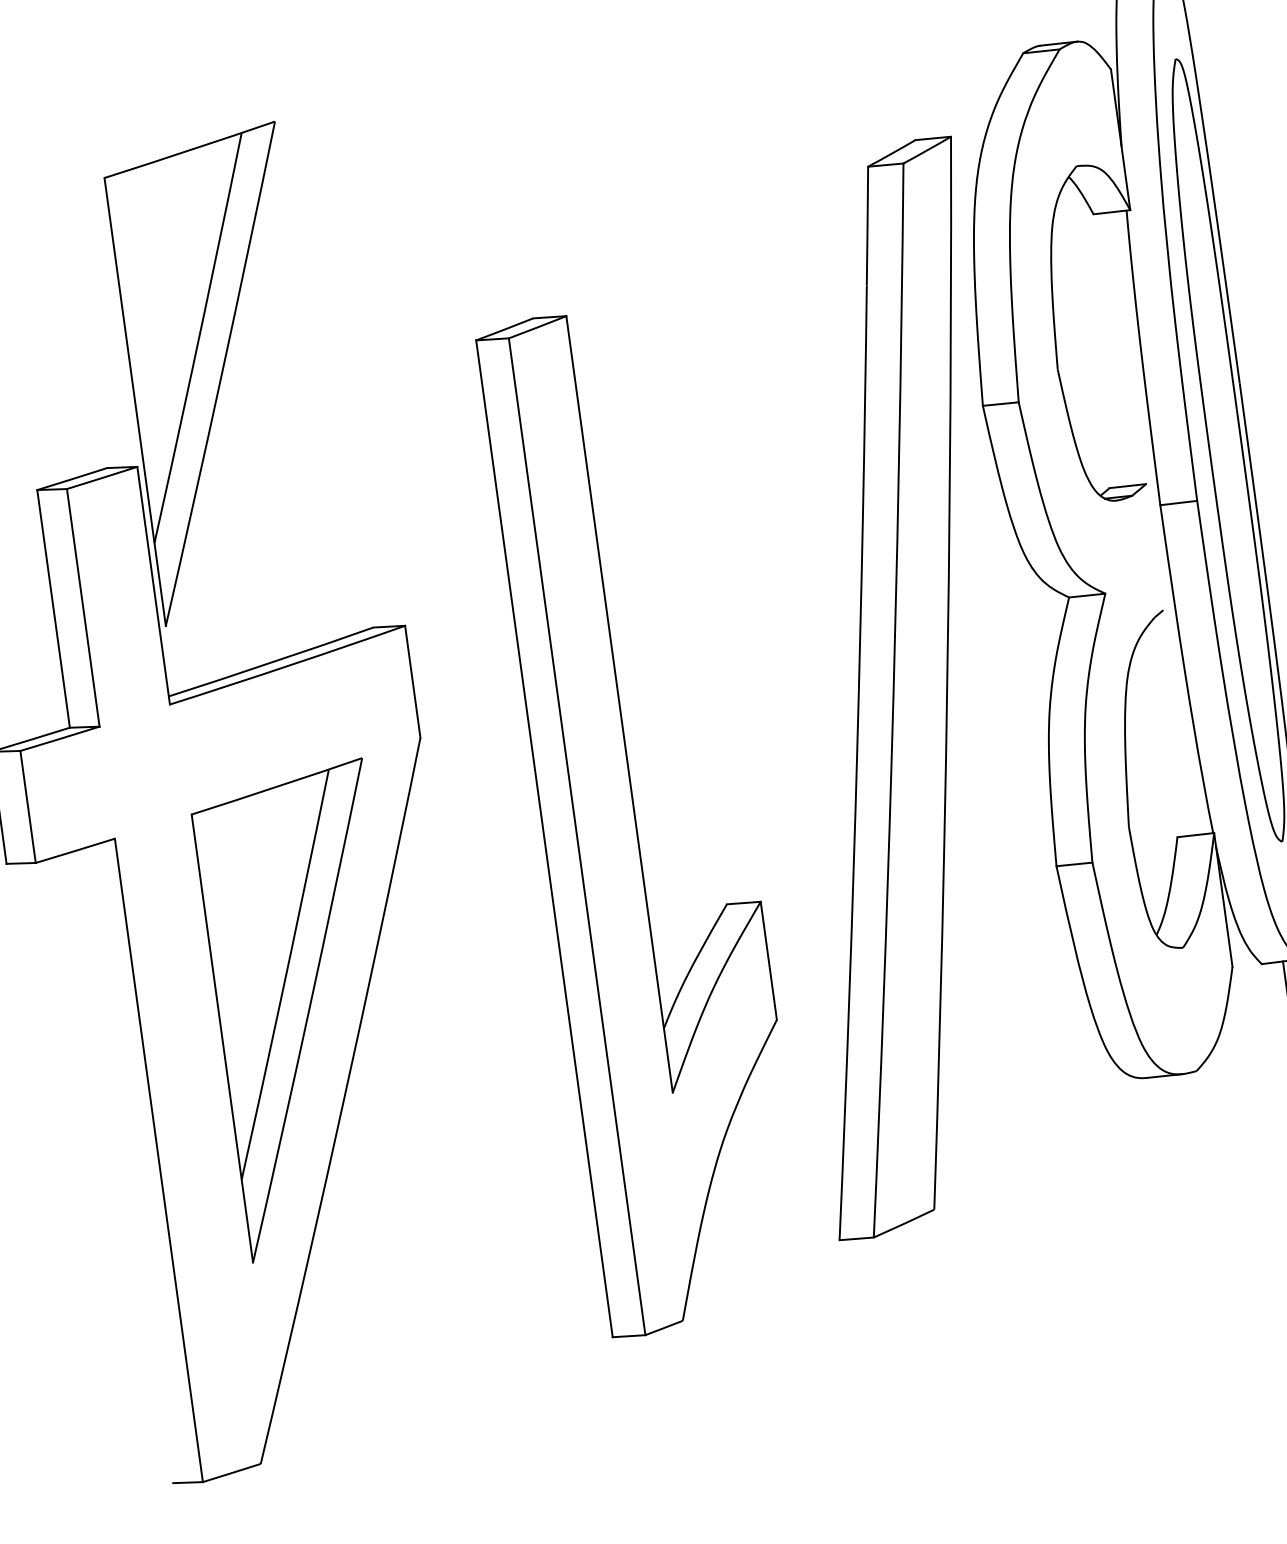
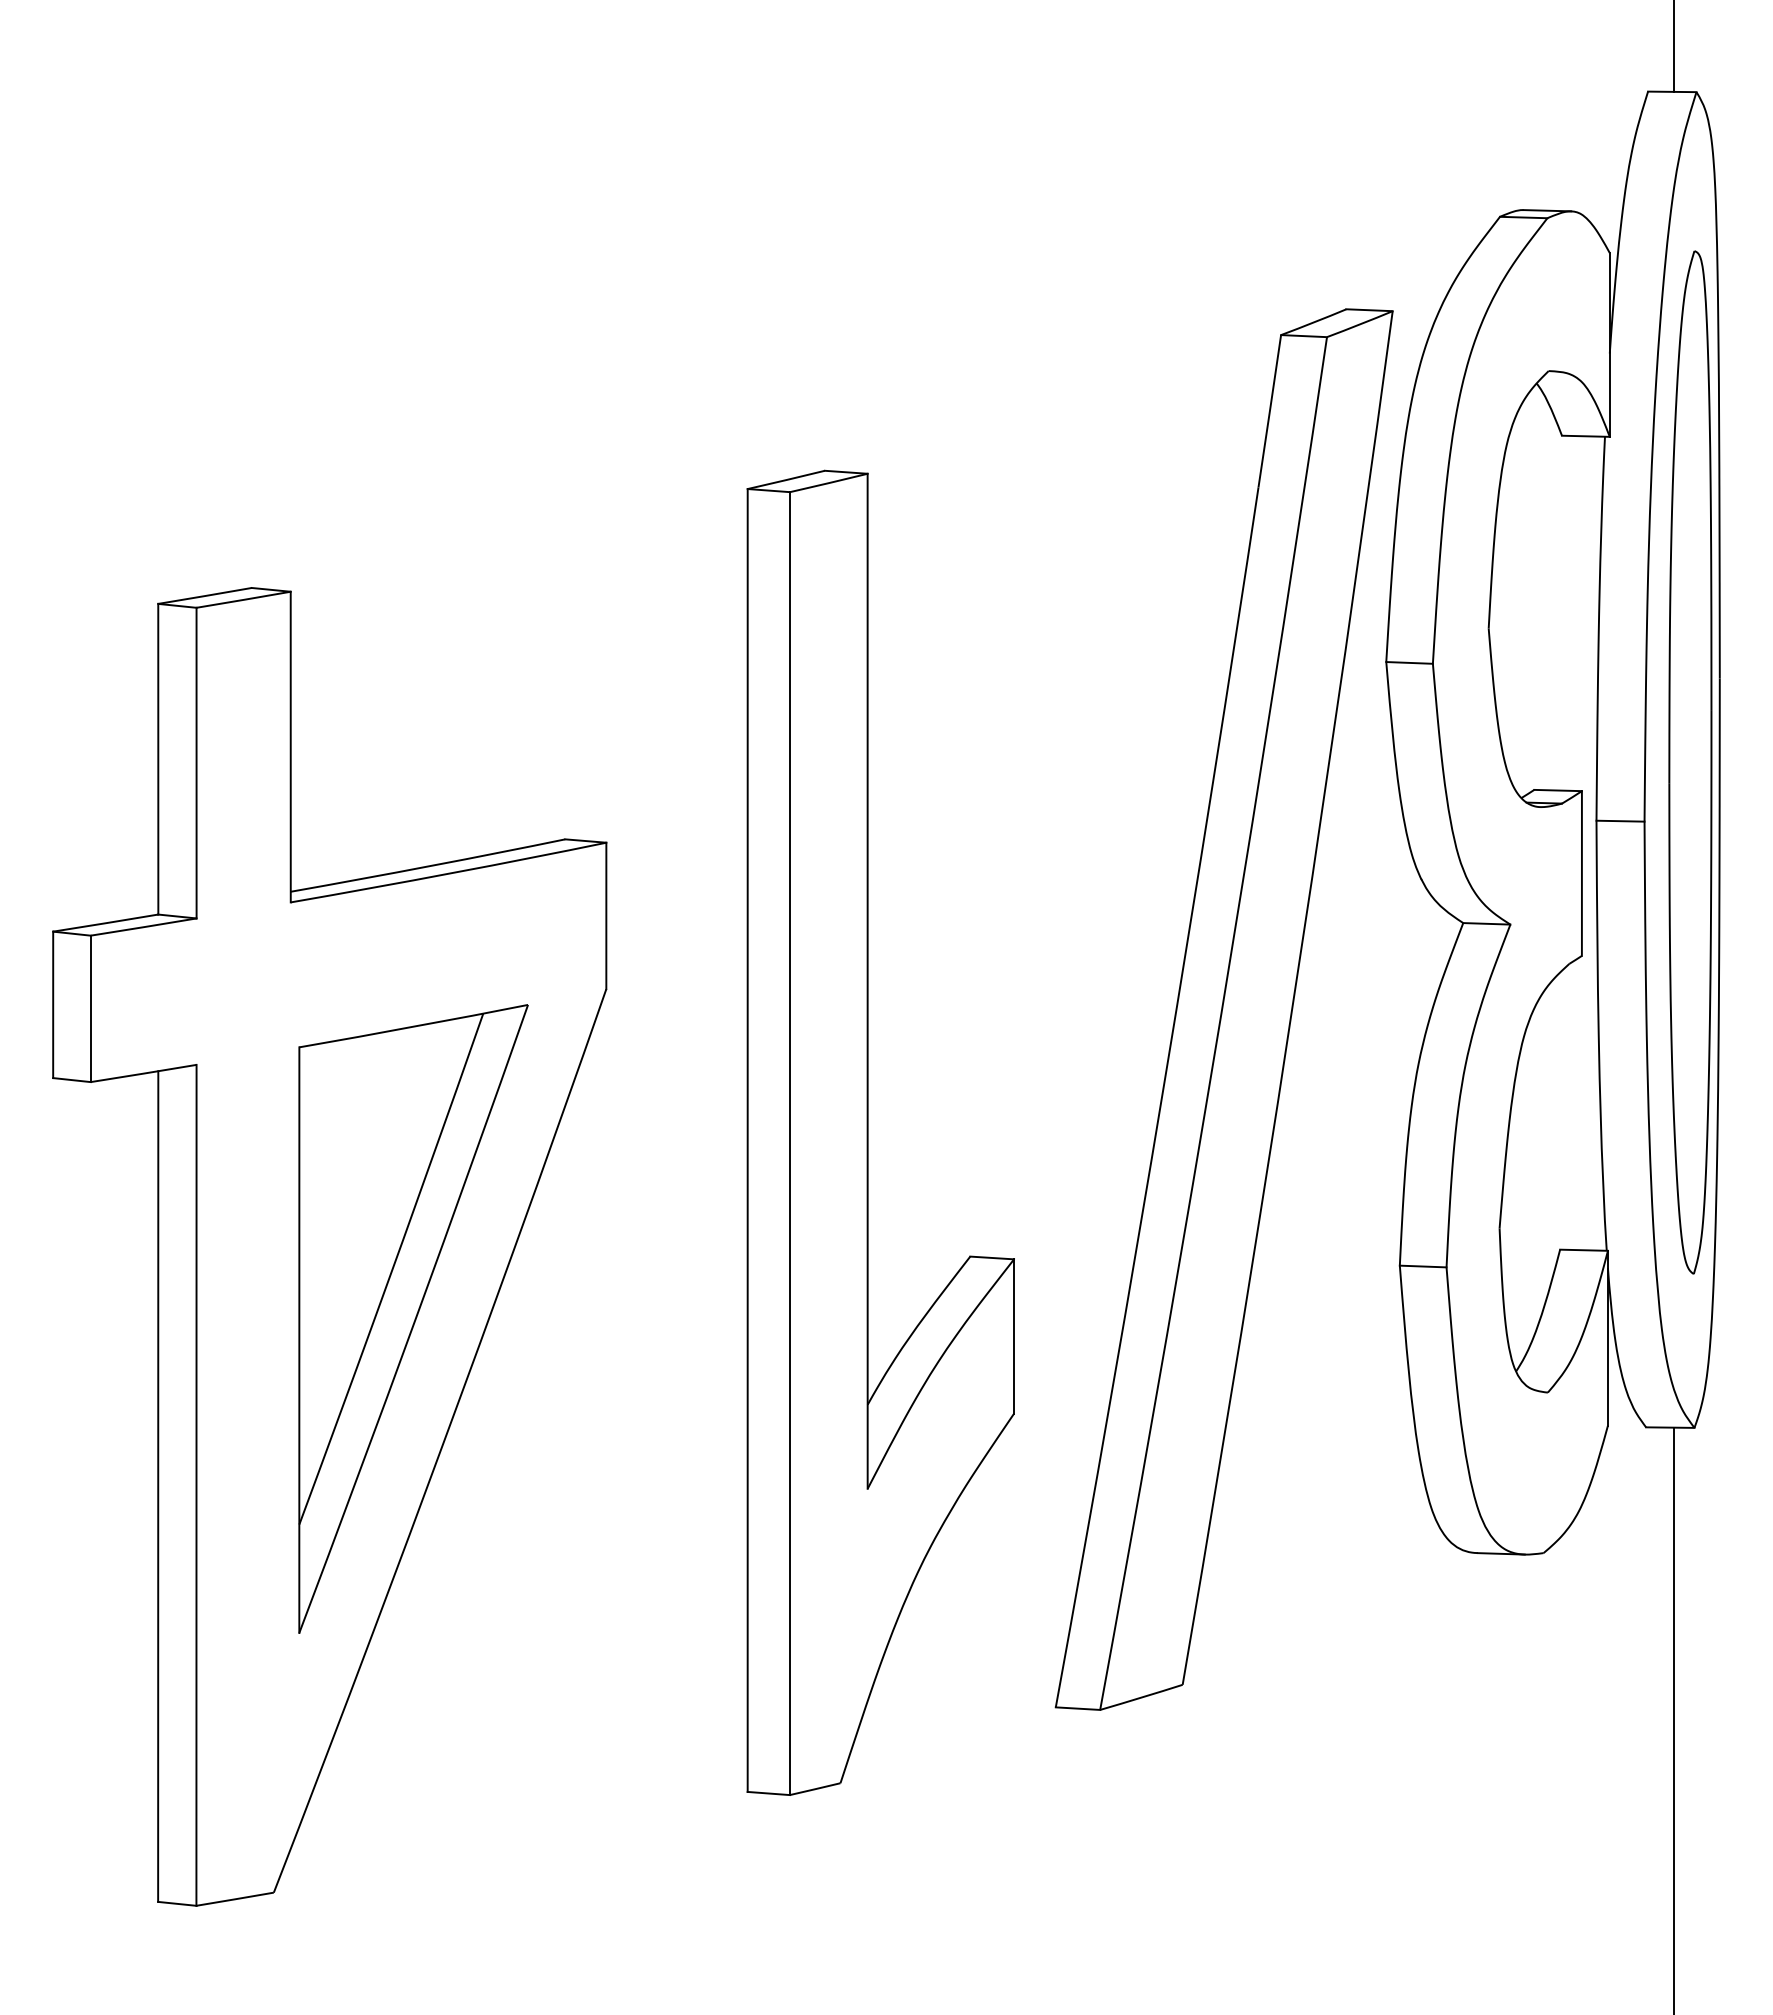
part: (220, 373) -> (413, 486), removed
line: (1154, 547) -> (1581, 873), added
line: (129, 1165) -> (158, 1486), added

